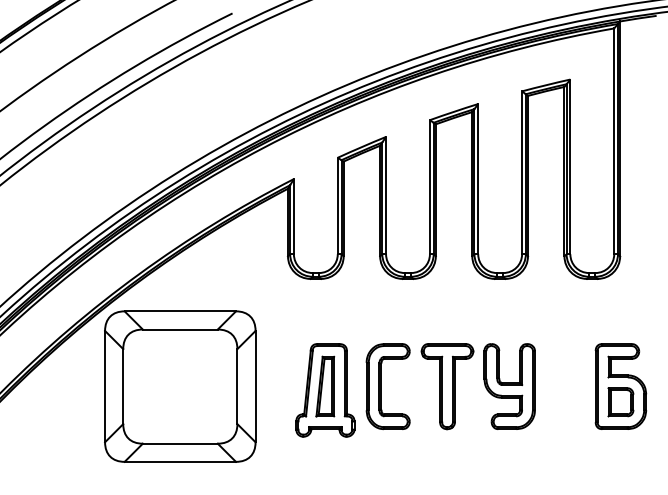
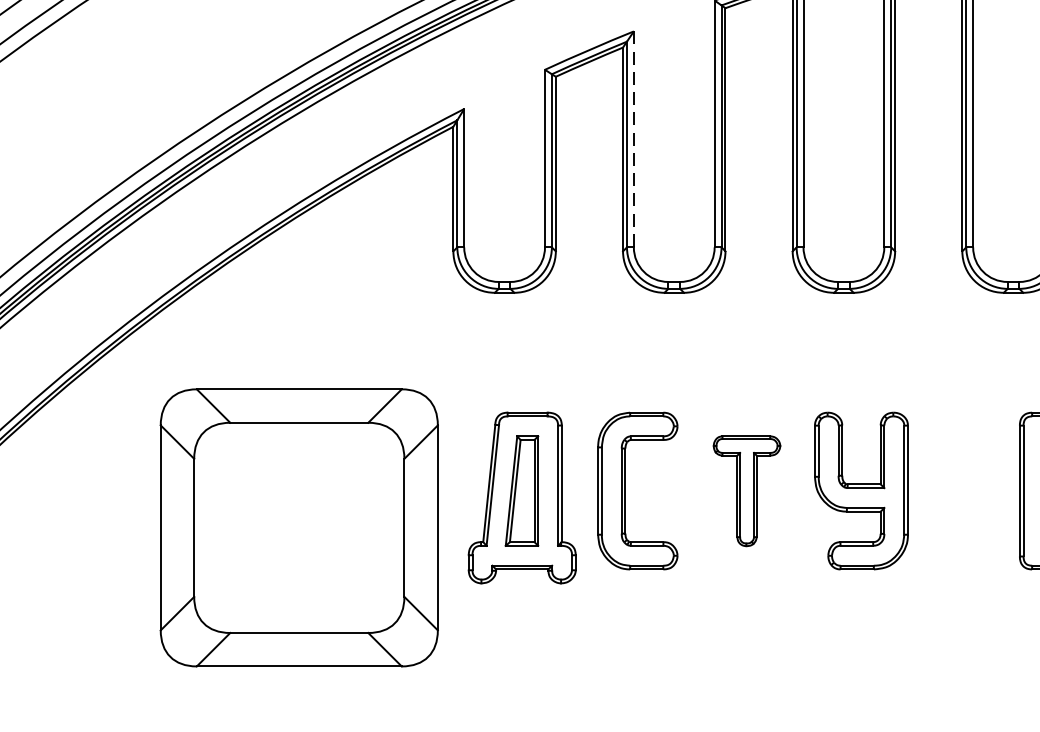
line: (386, 195) -> (634, 139), solid -> dashed
part: (180, 386) -> (299, 527), moved
part: (447, 386) -> (746, 490), size x0.7

